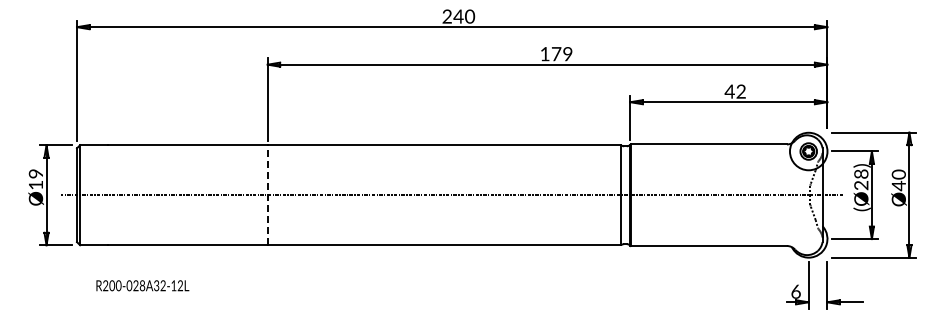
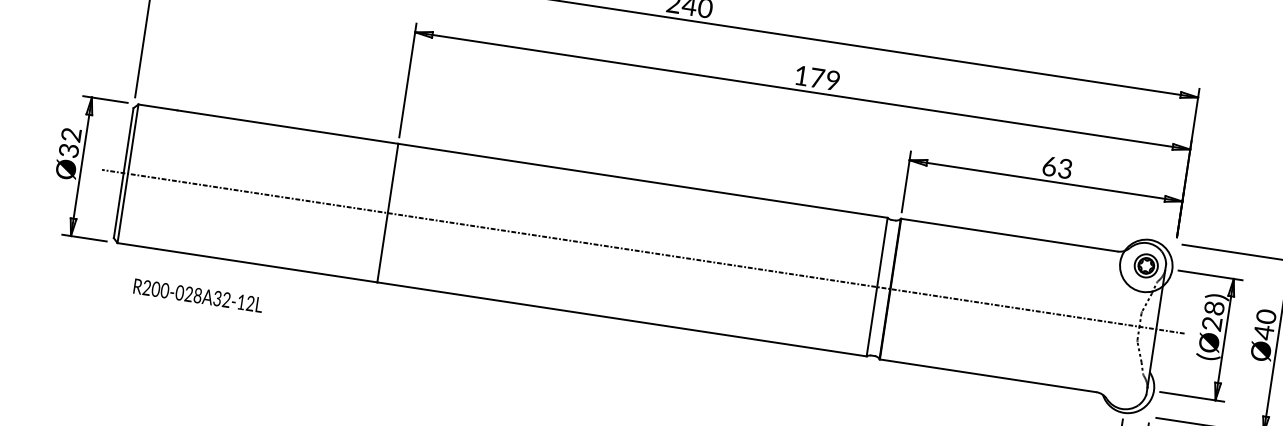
text: (734, 91) -> (1056, 167), 42 -> 63
text: (35, 179) -> (69, 142), Ø19 -> Ø32
line: (267, 194) -> (387, 212), dashed -> solid
text: (142, 285) -> (197, 295), moved

